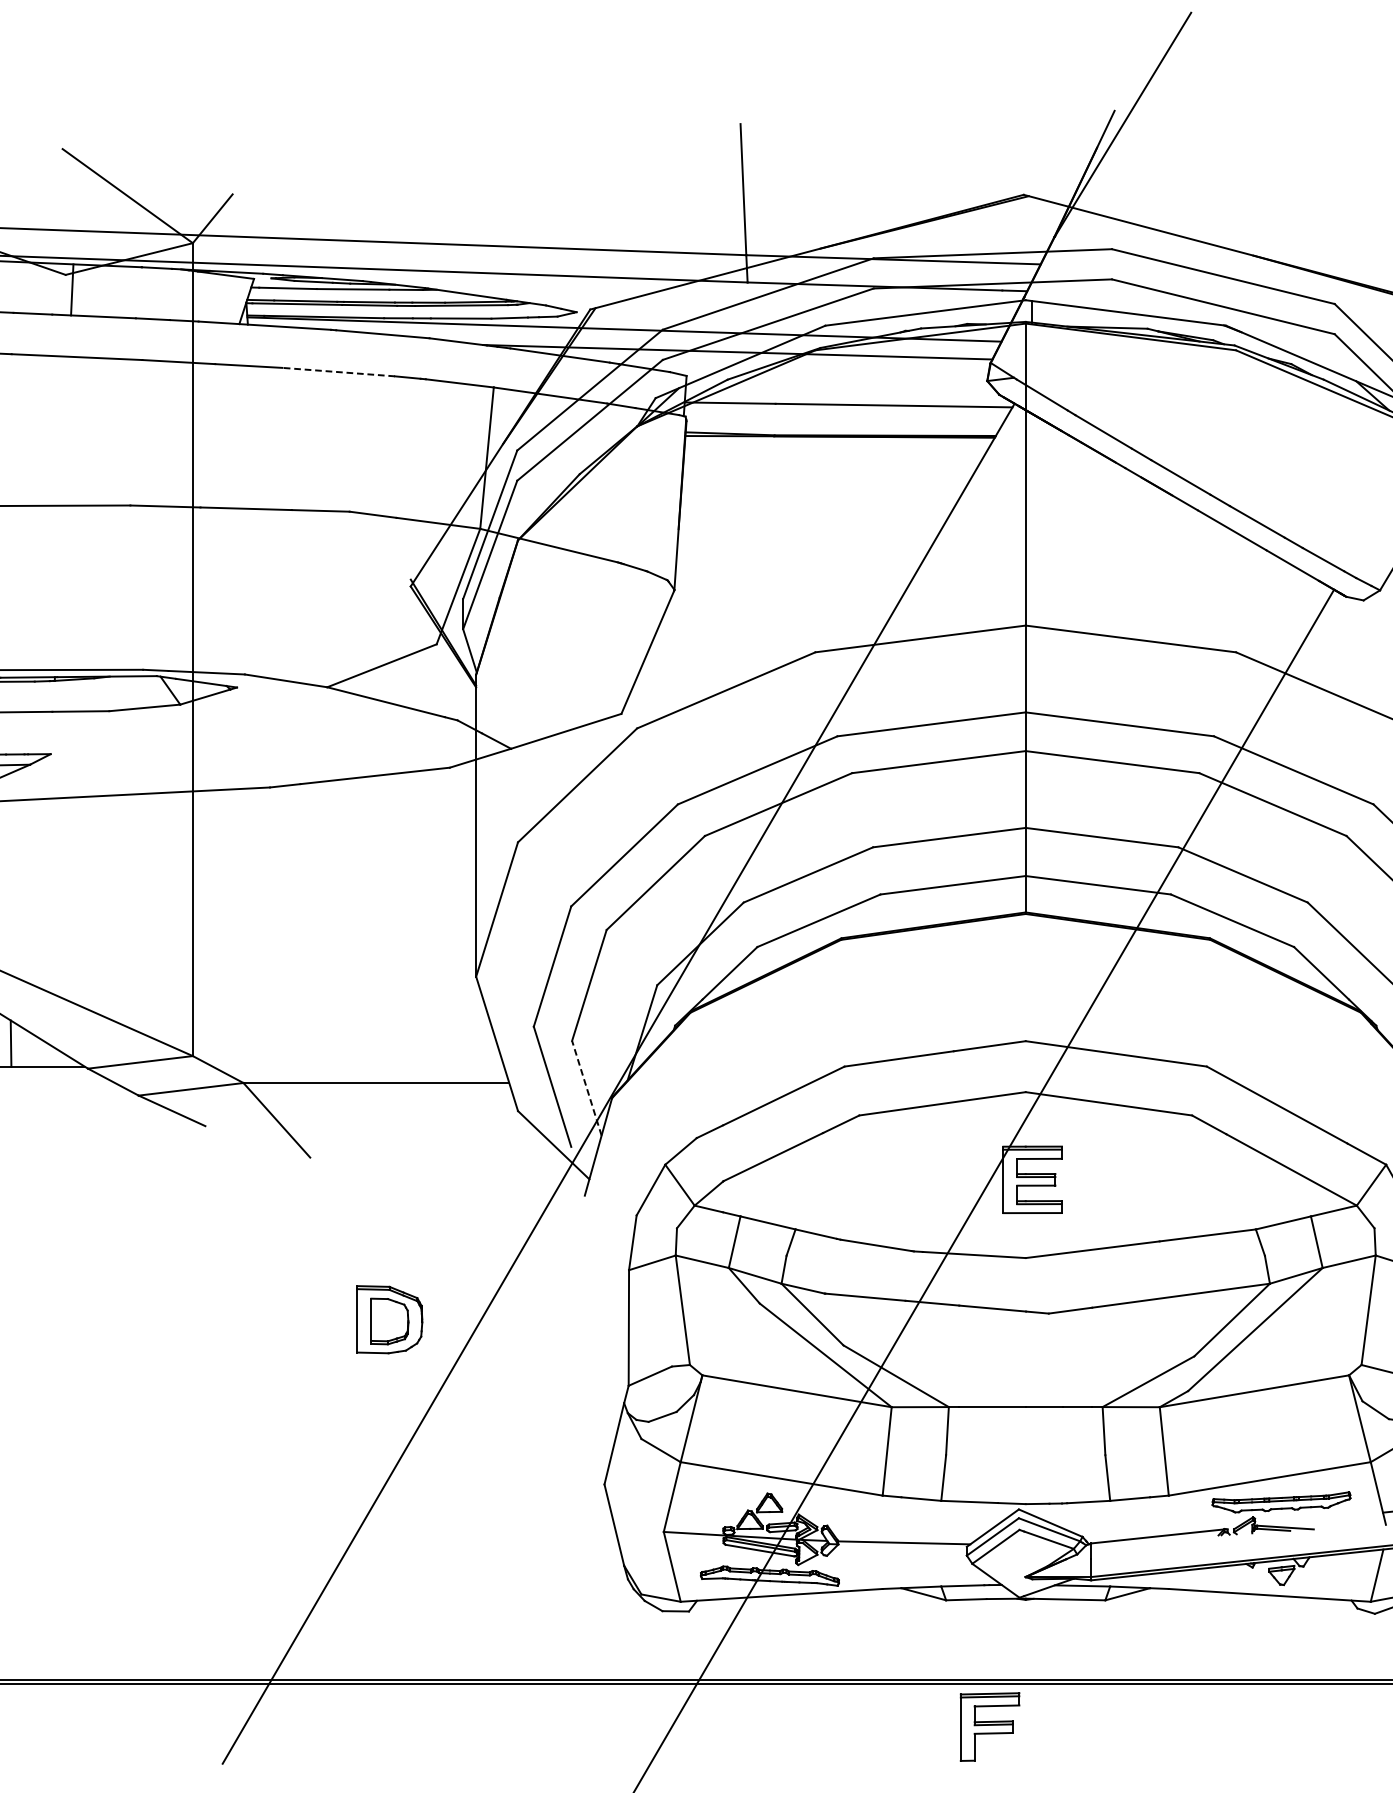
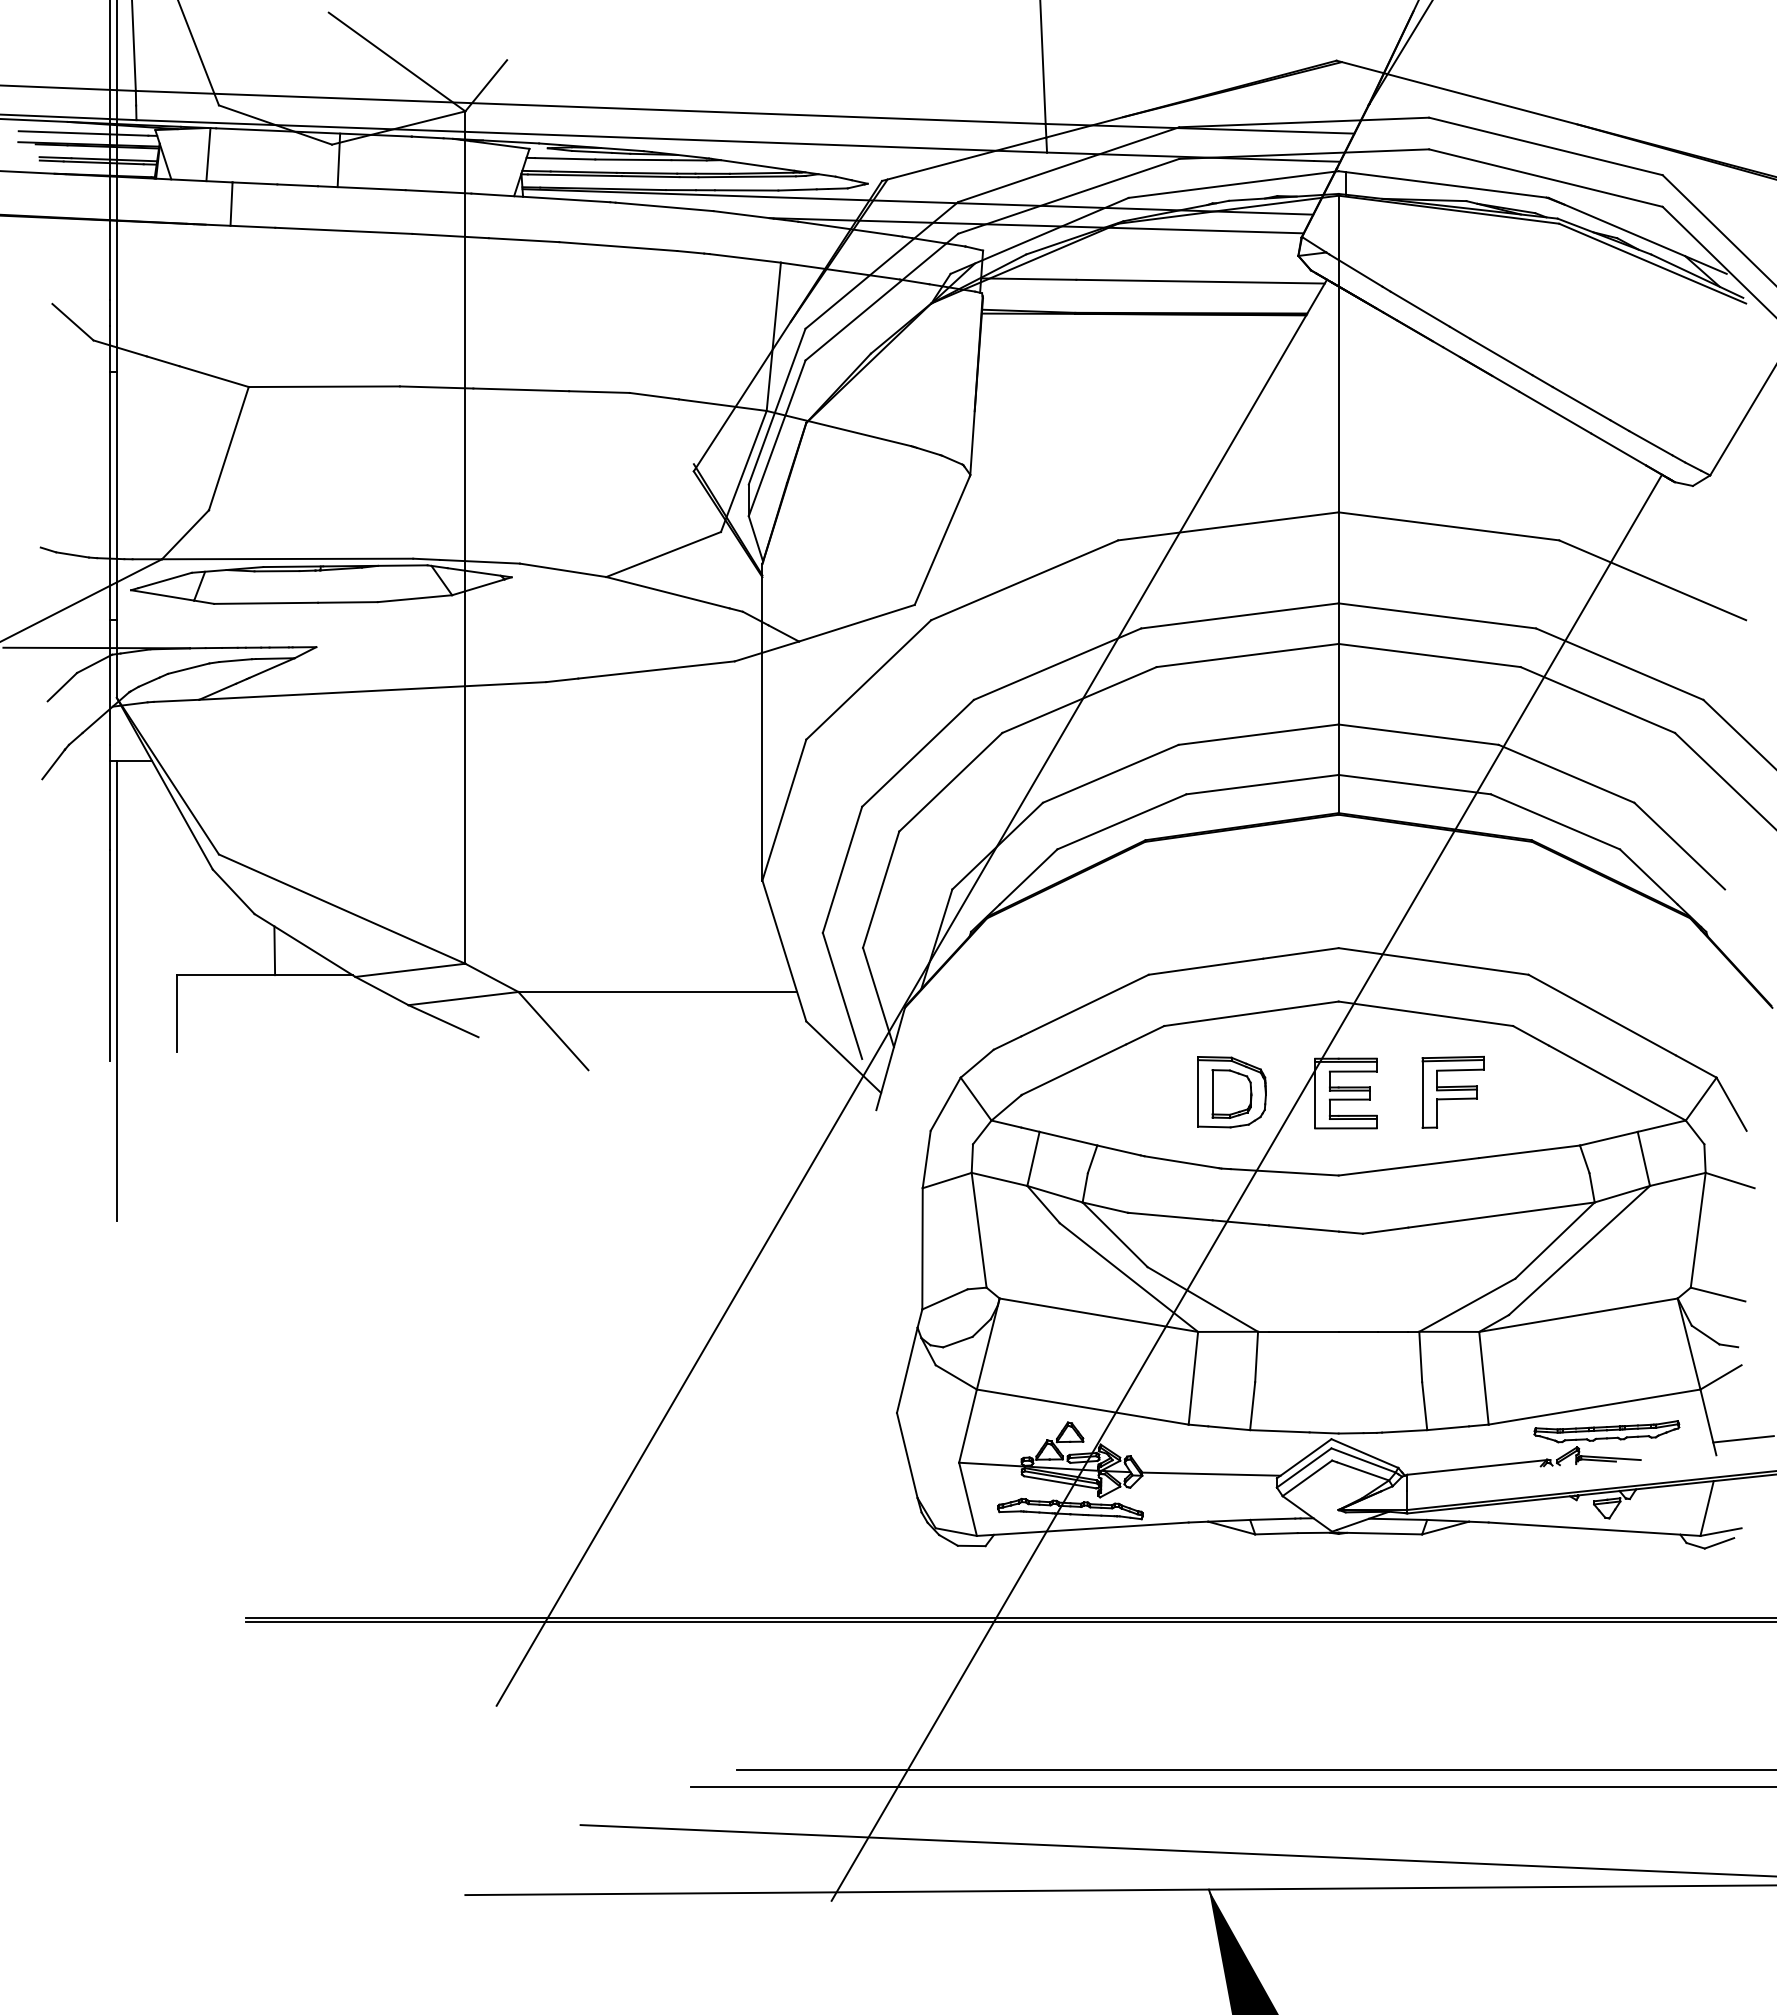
line: (337, 372) -> (617, 246), dashed -> solid
line: (586, 1088) -> (878, 997), dashed -> solid
part: (389, 1320) -> (1231, 1092), moved
part: (989, 1726) -> (1452, 1091), moved

